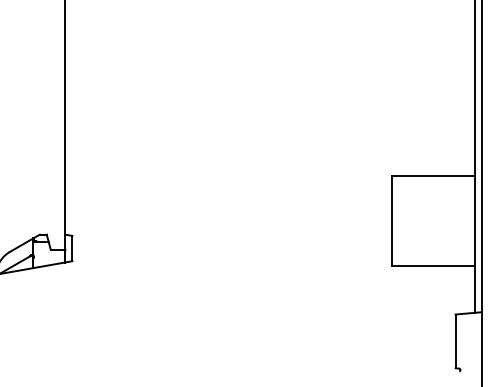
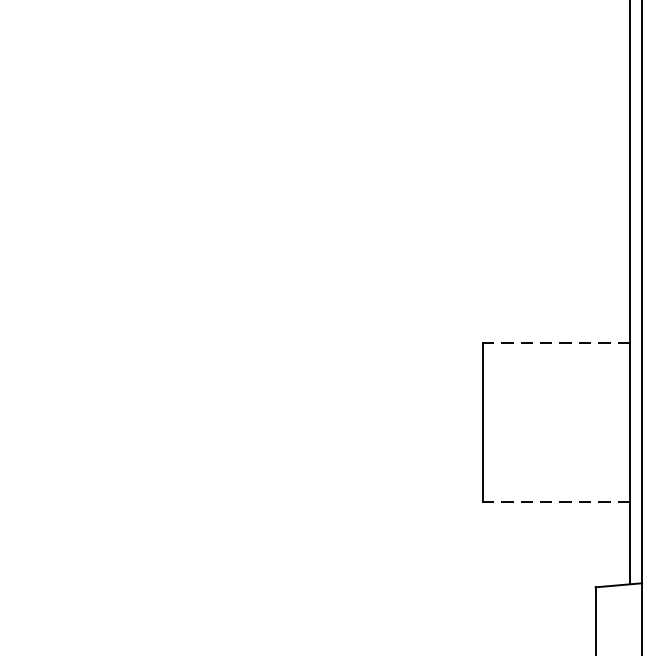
line: (433, 175) -> (556, 342), solid -> dashed
line: (433, 265) -> (556, 500), solid -> dashed

